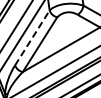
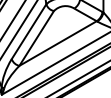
line: (32, 37) -> (29, 31), dashed -> solid

